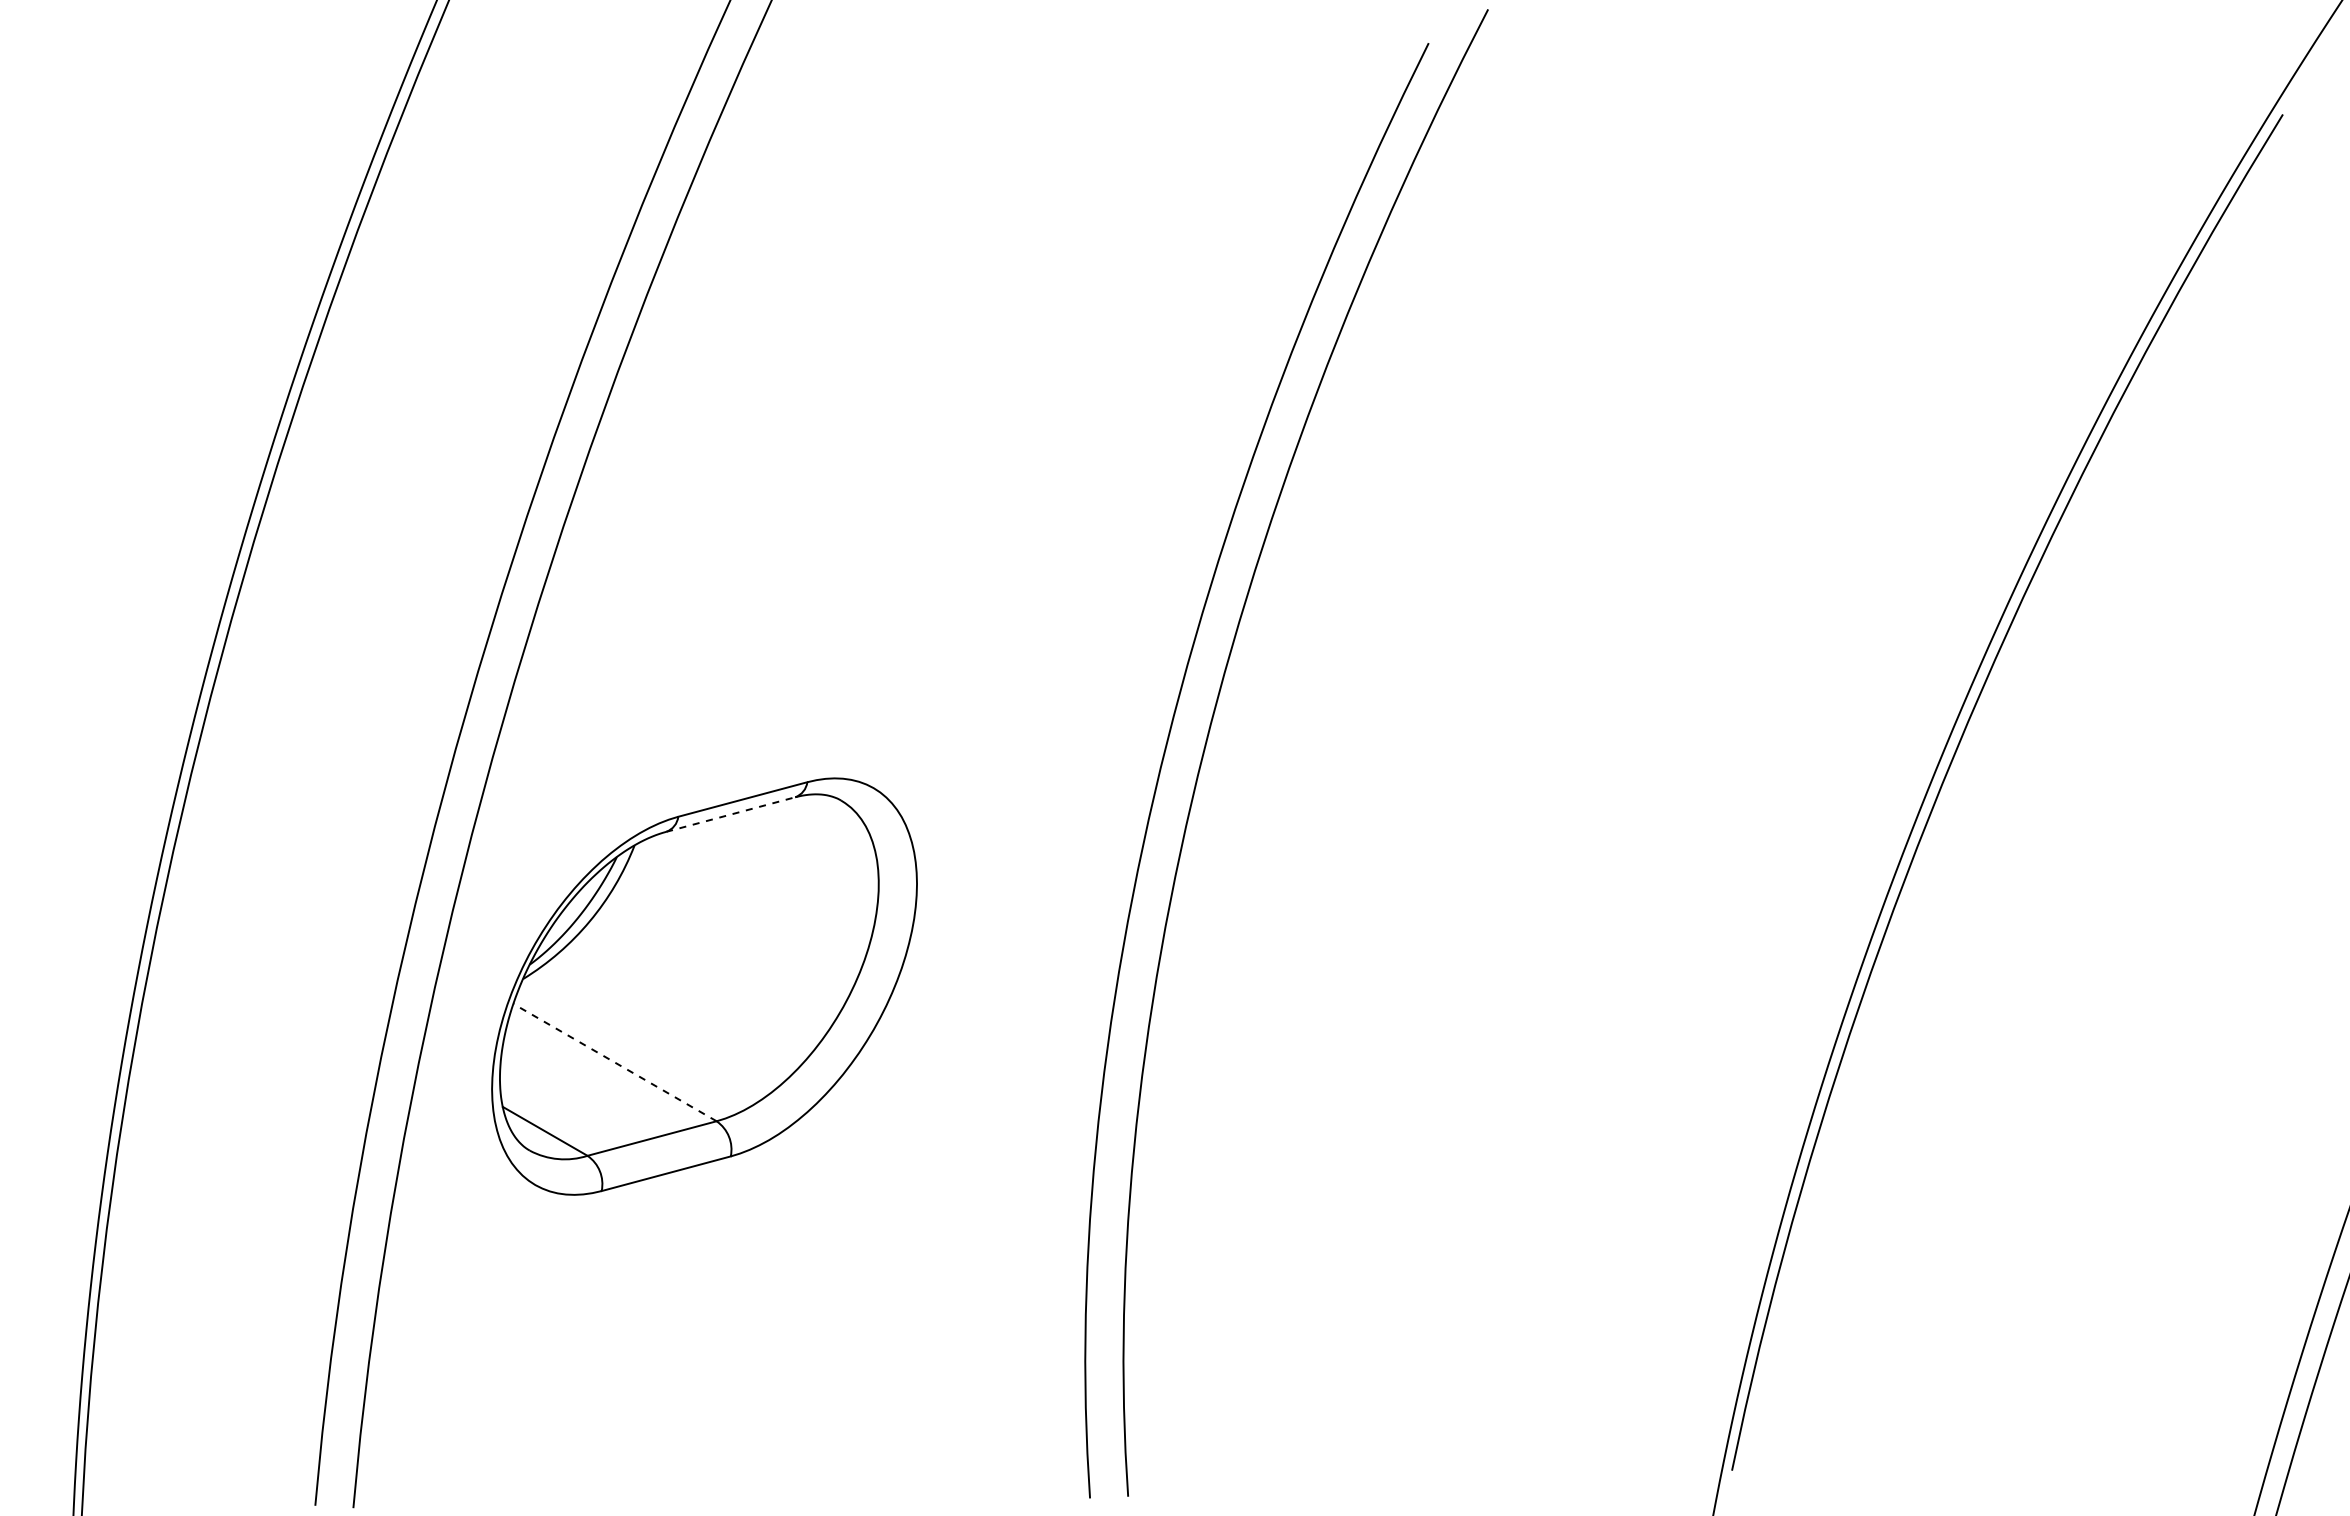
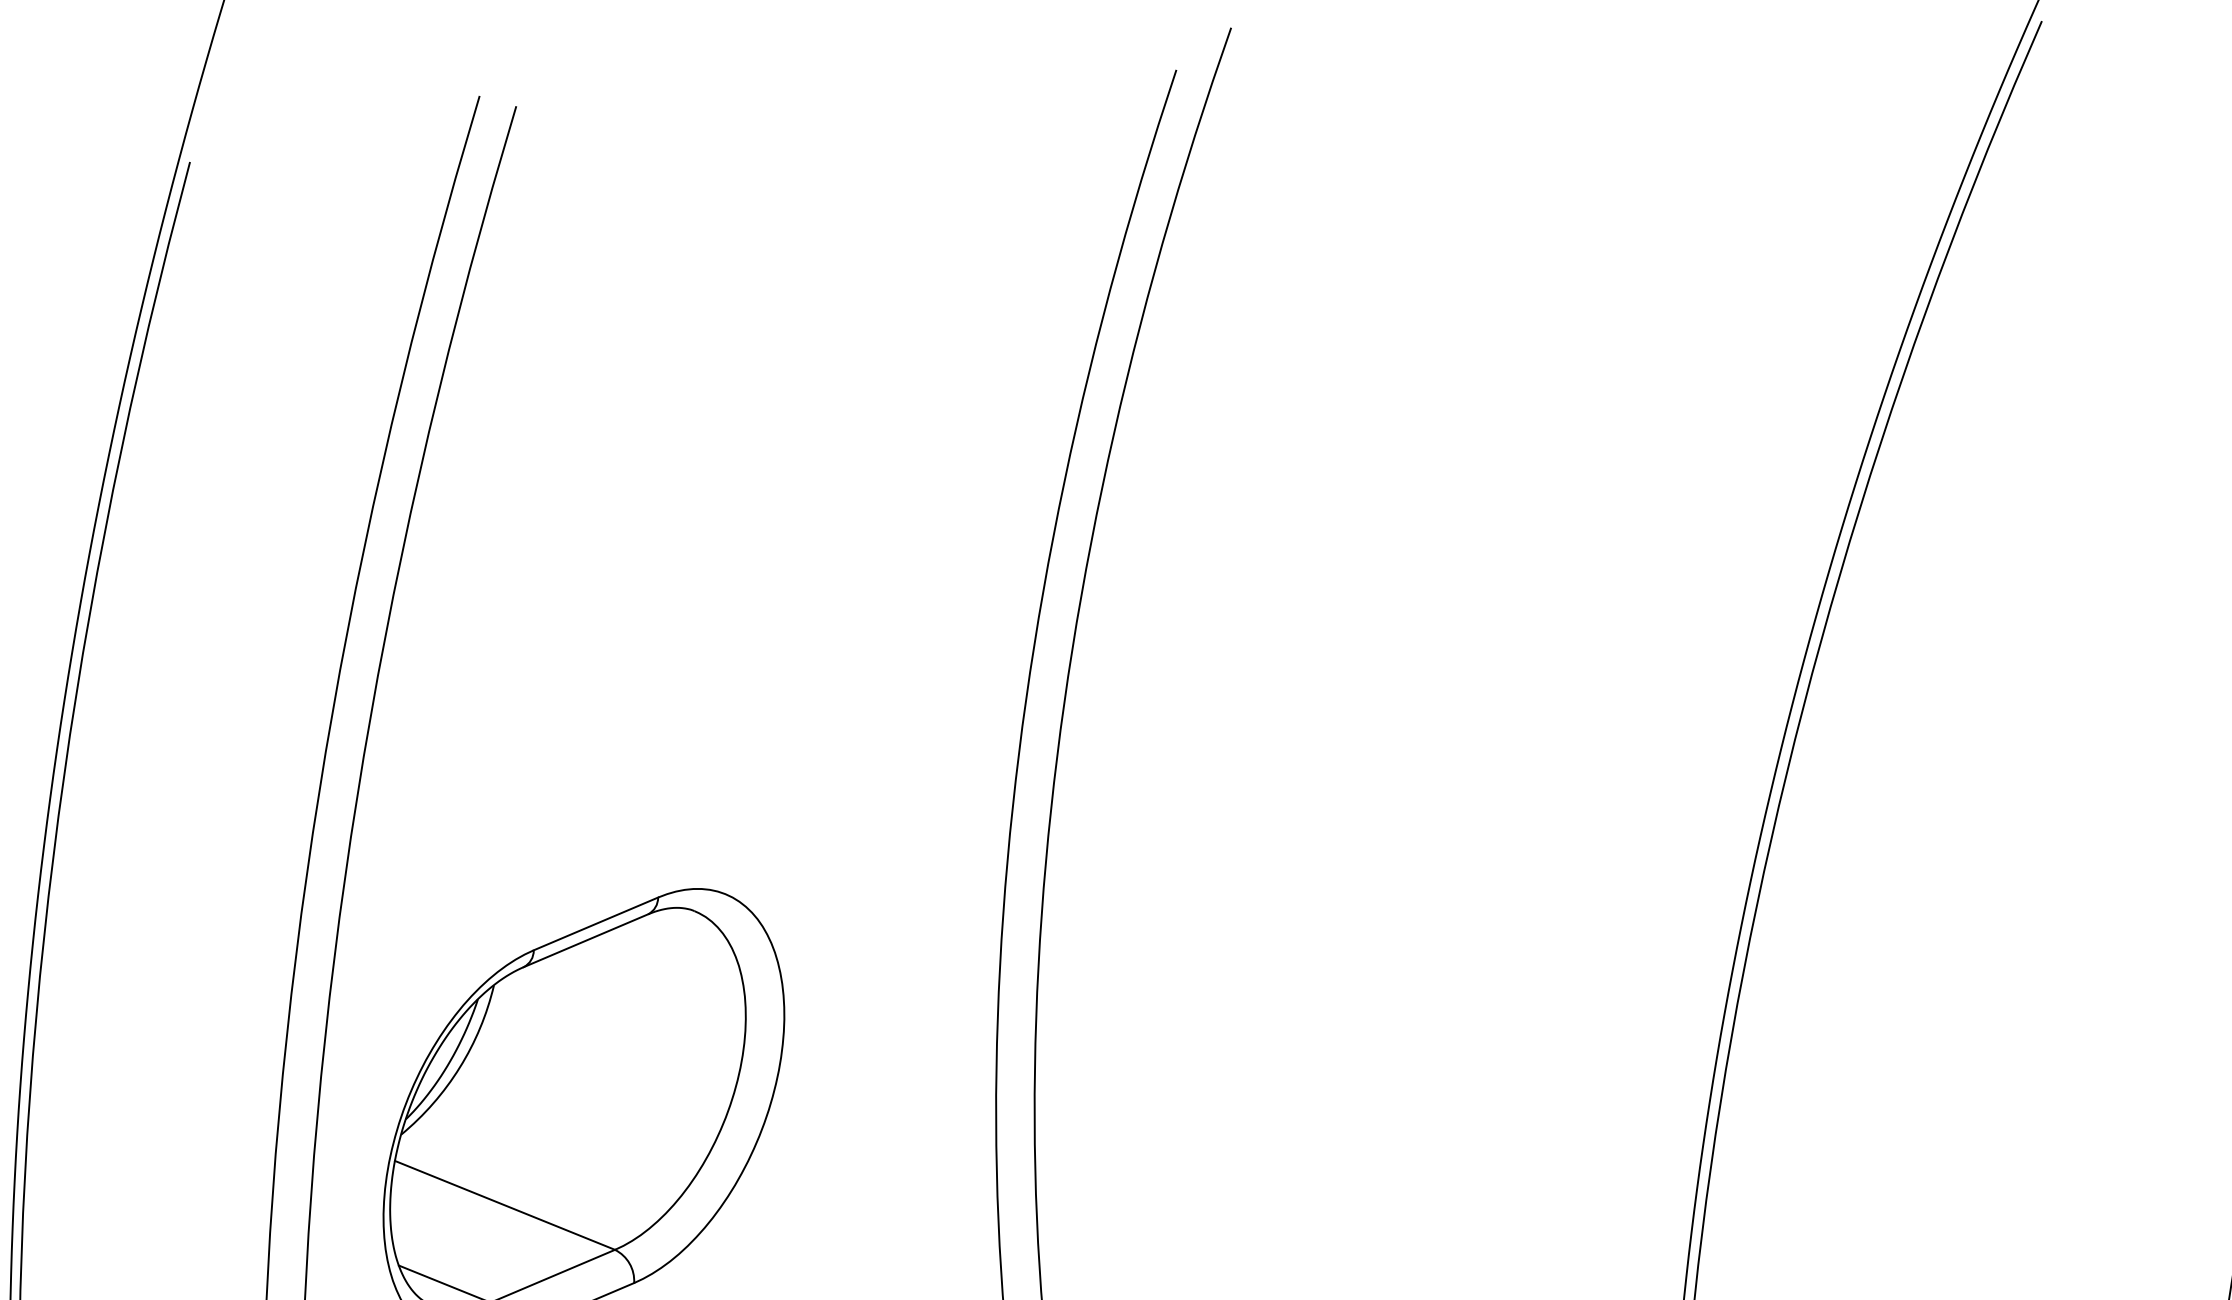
line: (730, 814) -> (585, 940), dashed -> solid
line: (614, 1062) -> (504, 1205), dashed -> solid

